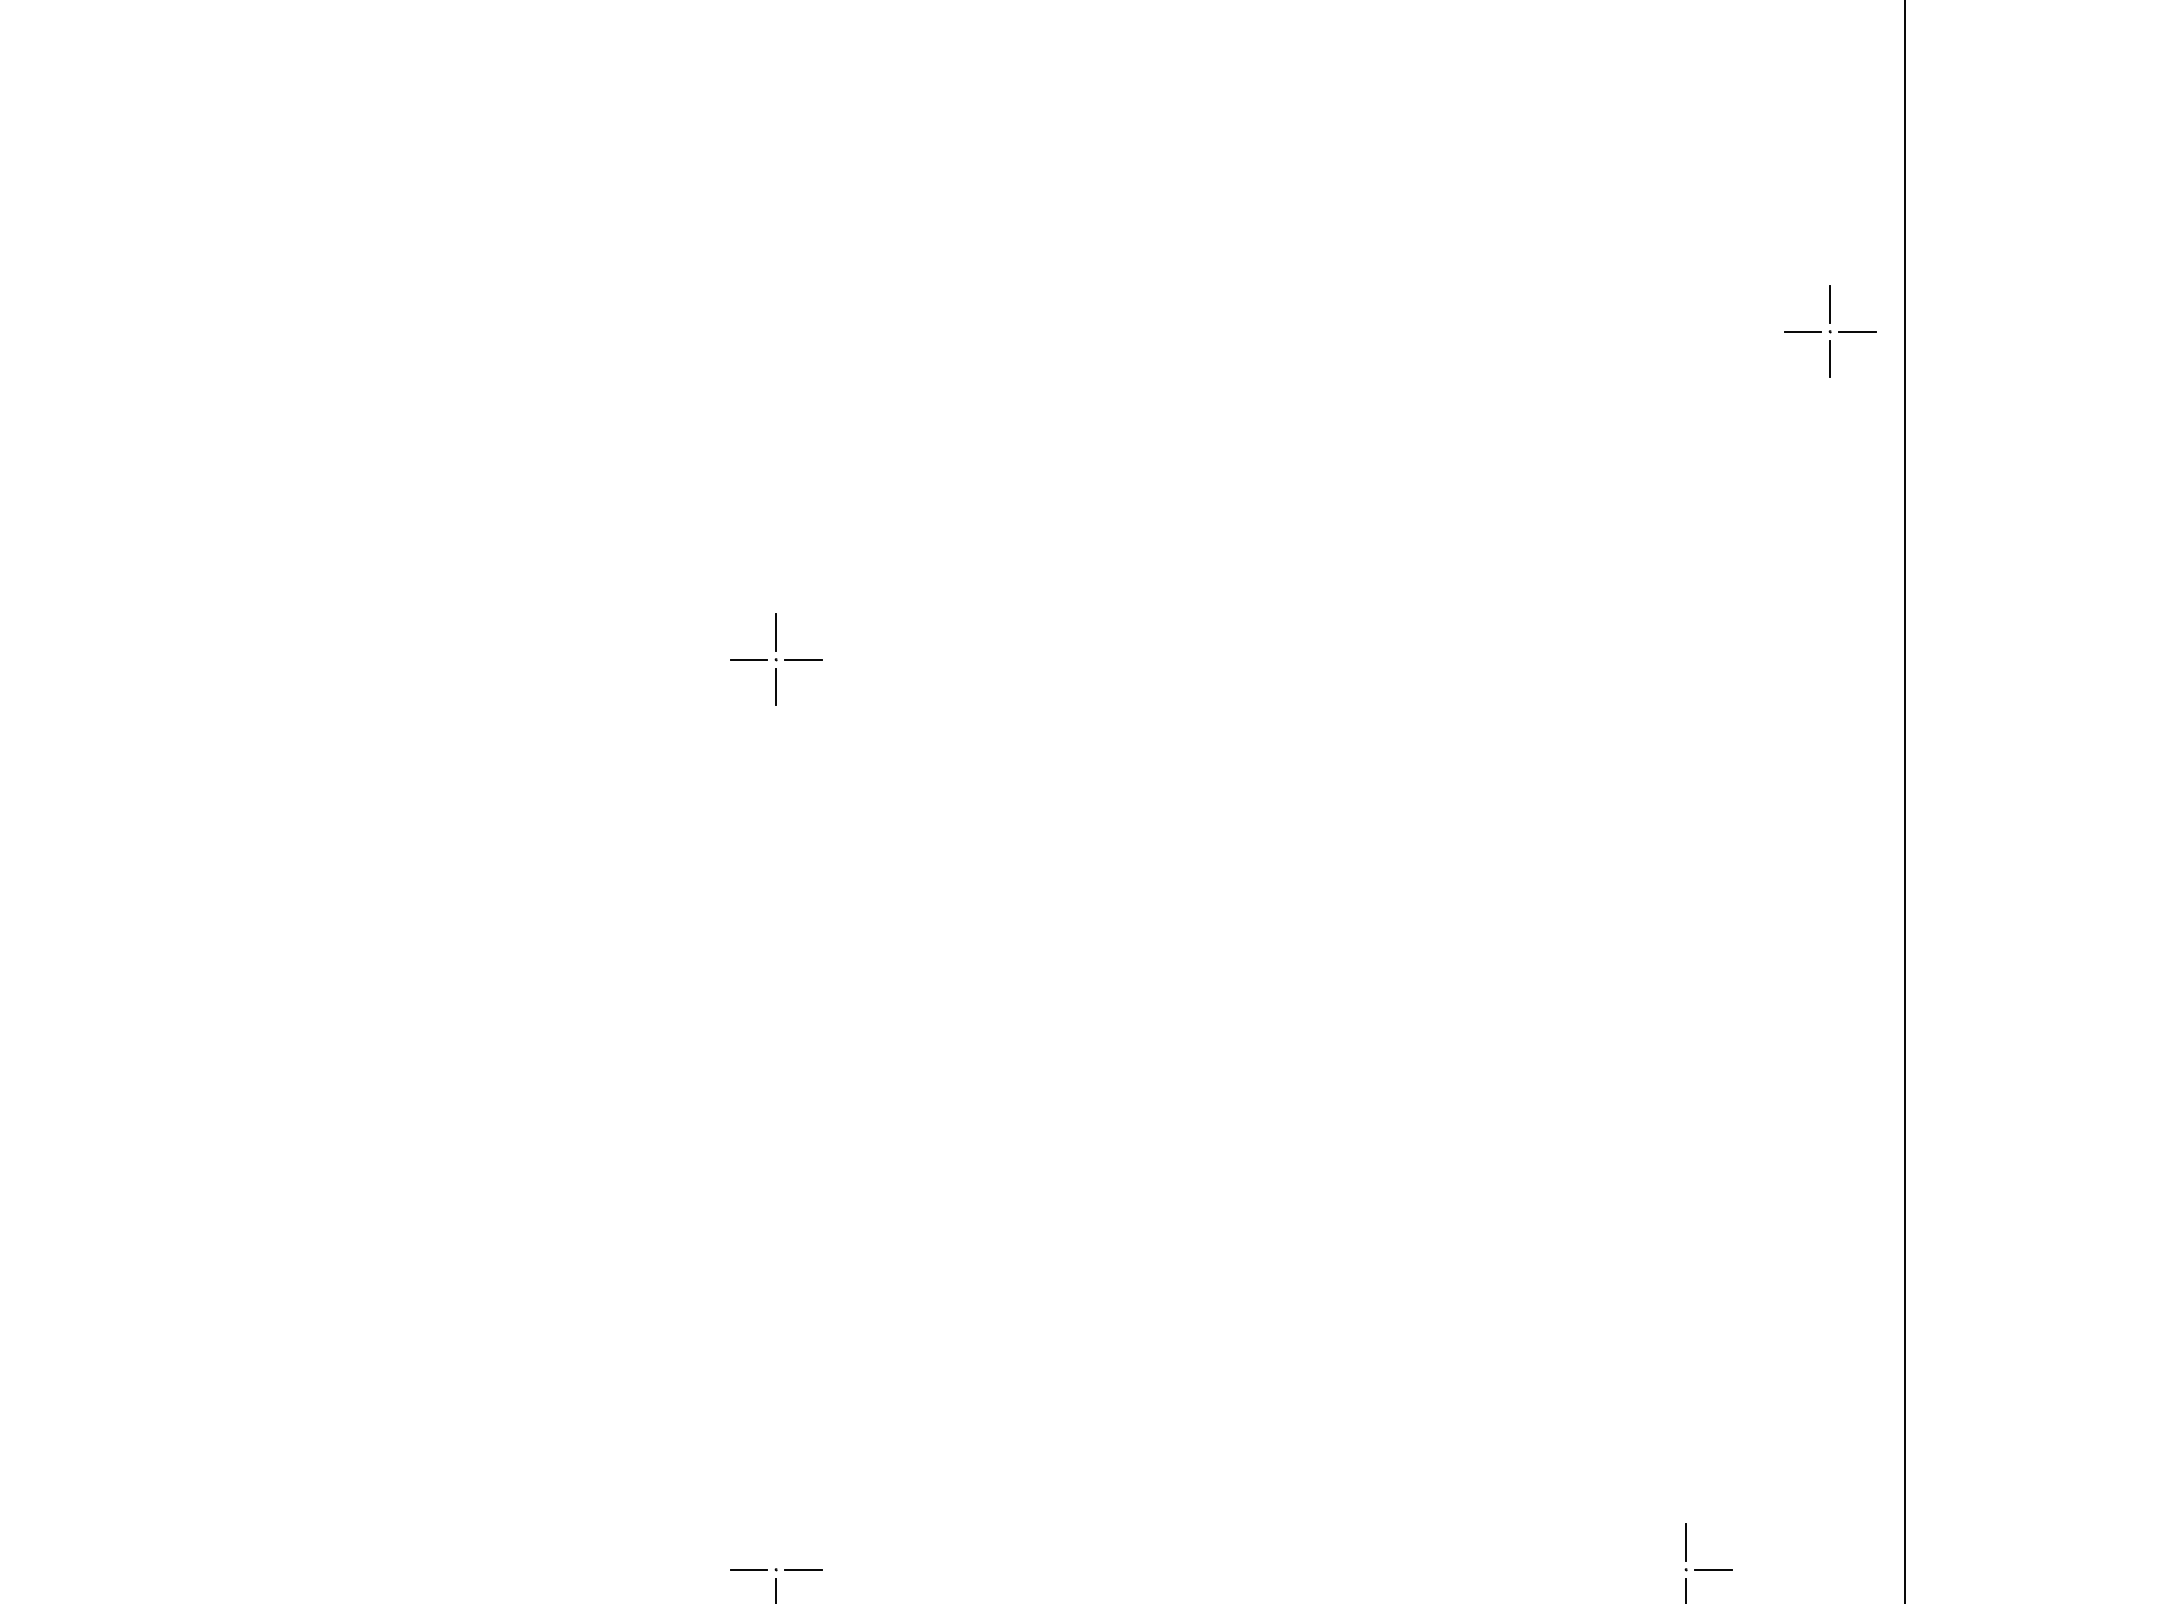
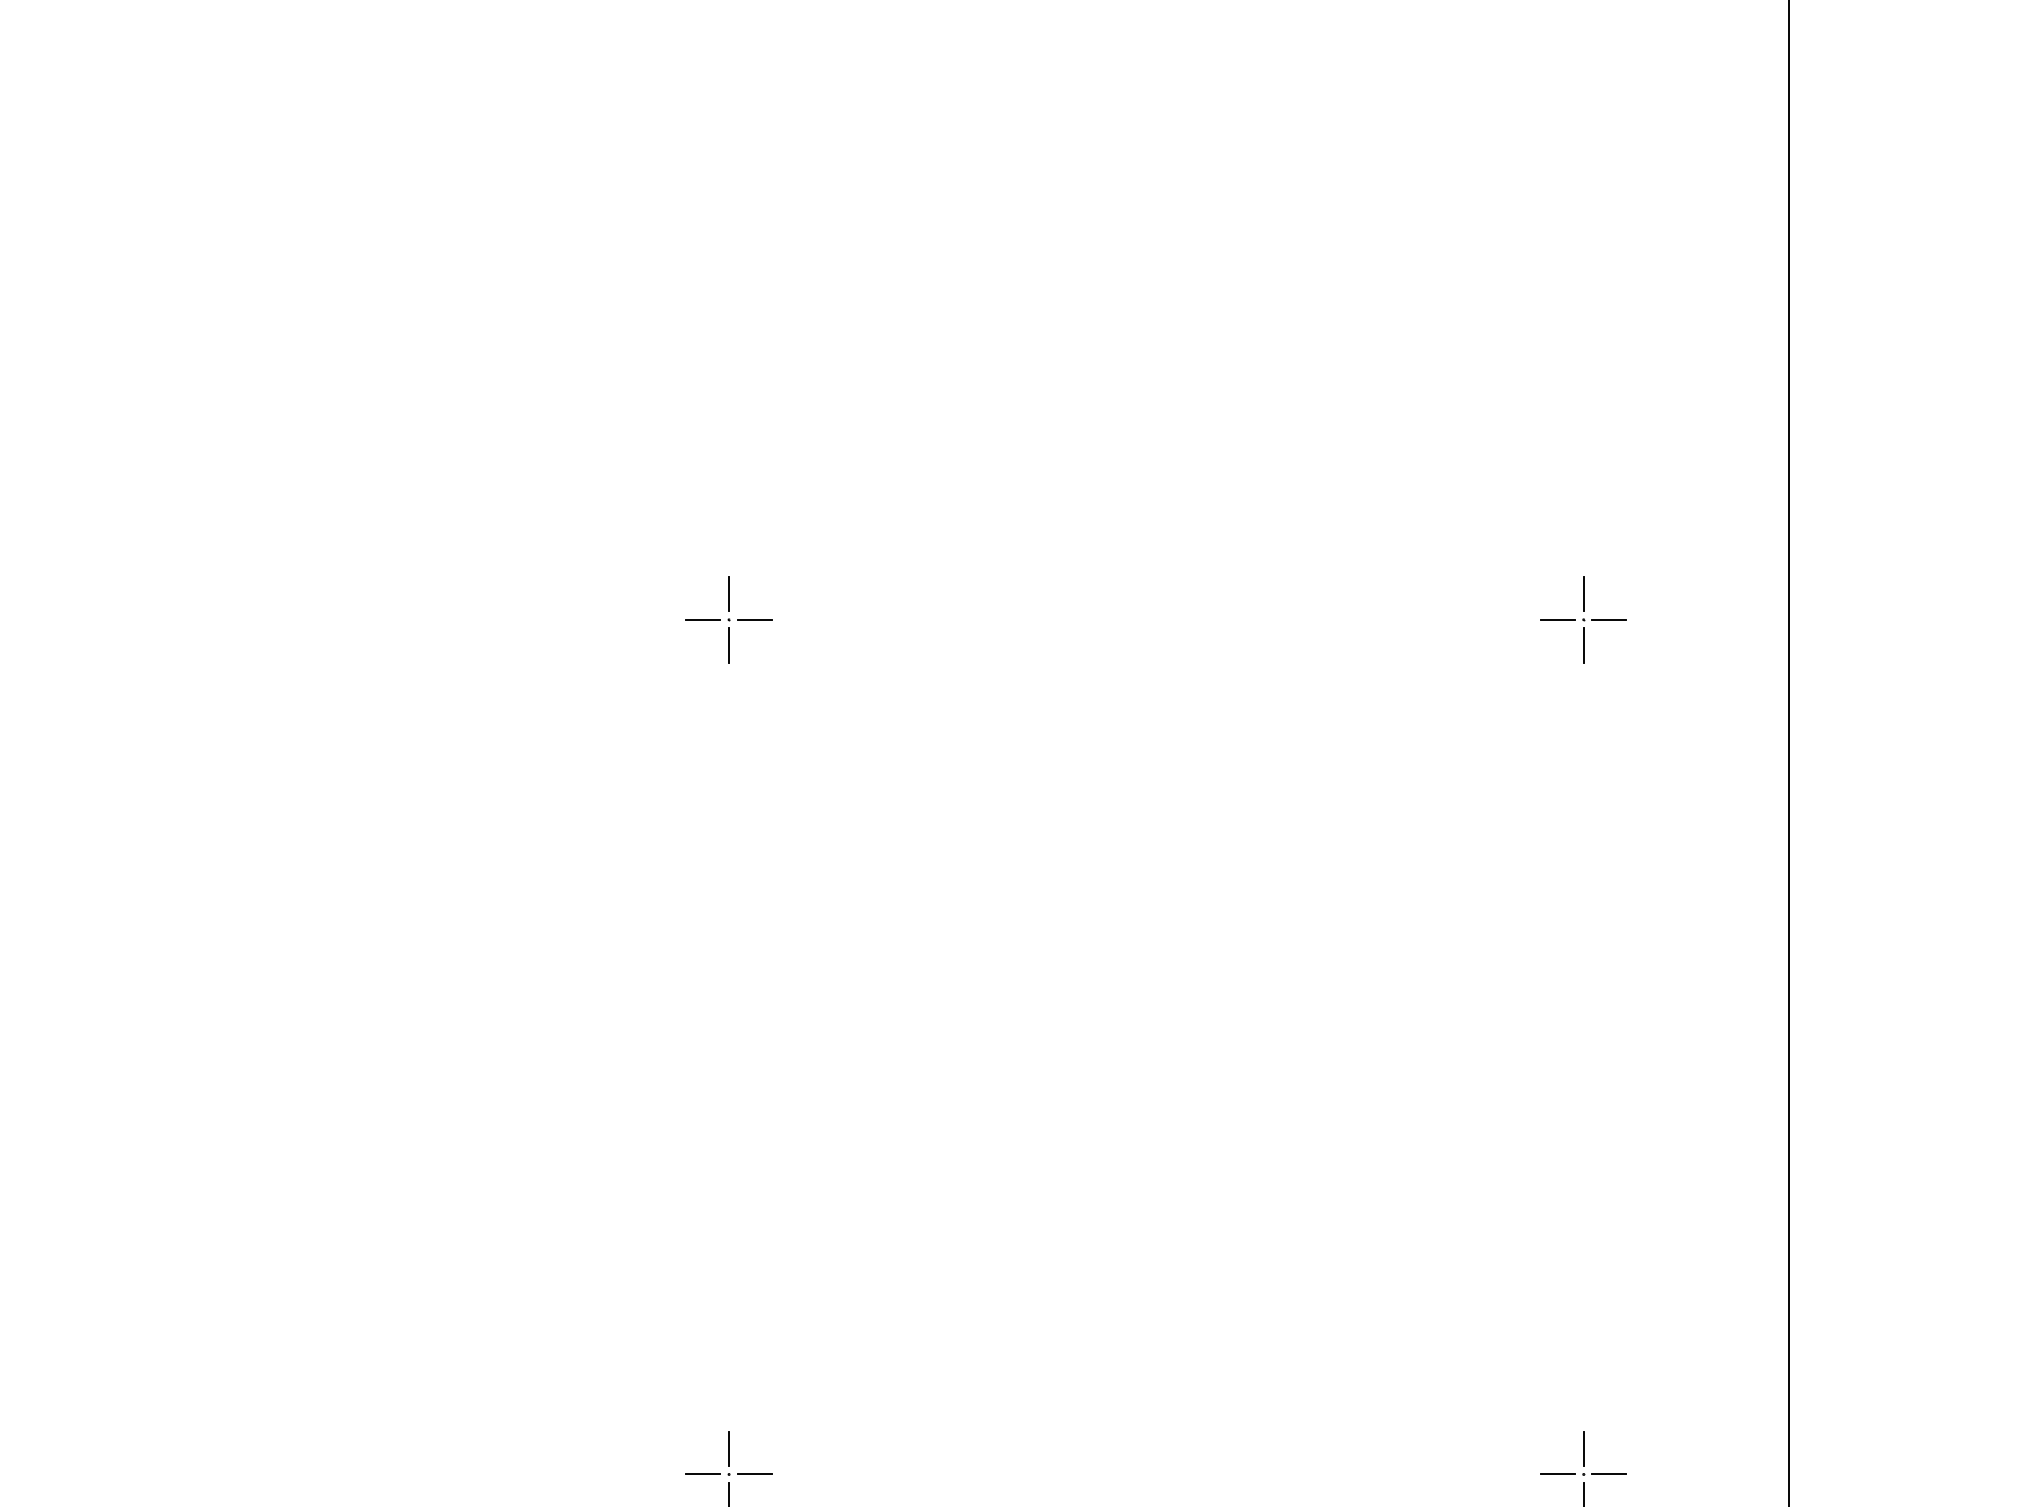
part: (1830, 331) -> (1584, 619), moved
line: (776, 1542) -> (729, 1448), added
line: (1658, 1569) -> (1557, 1474), added

